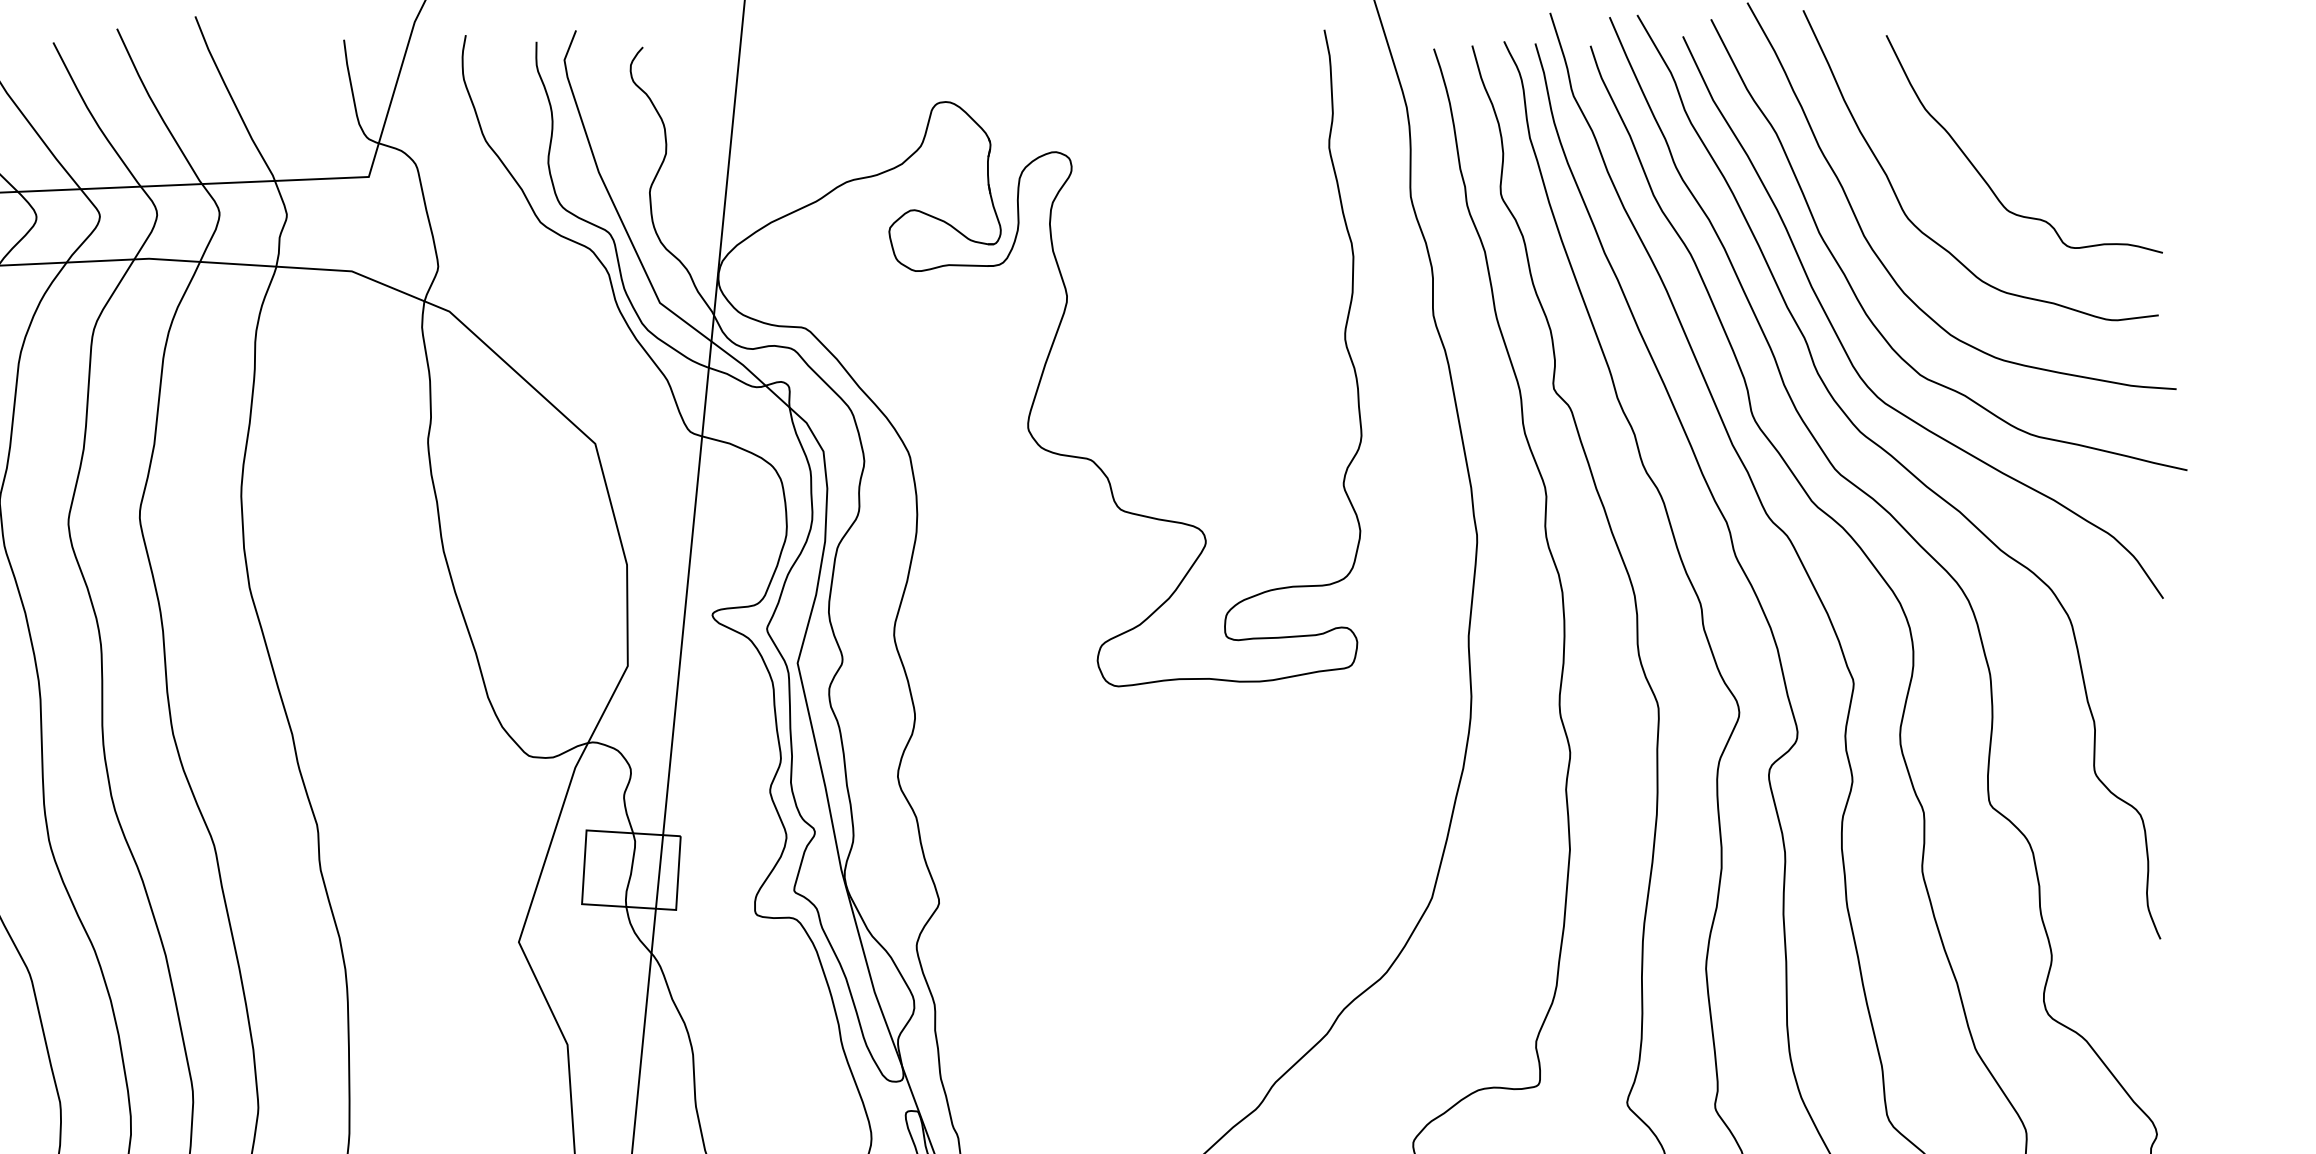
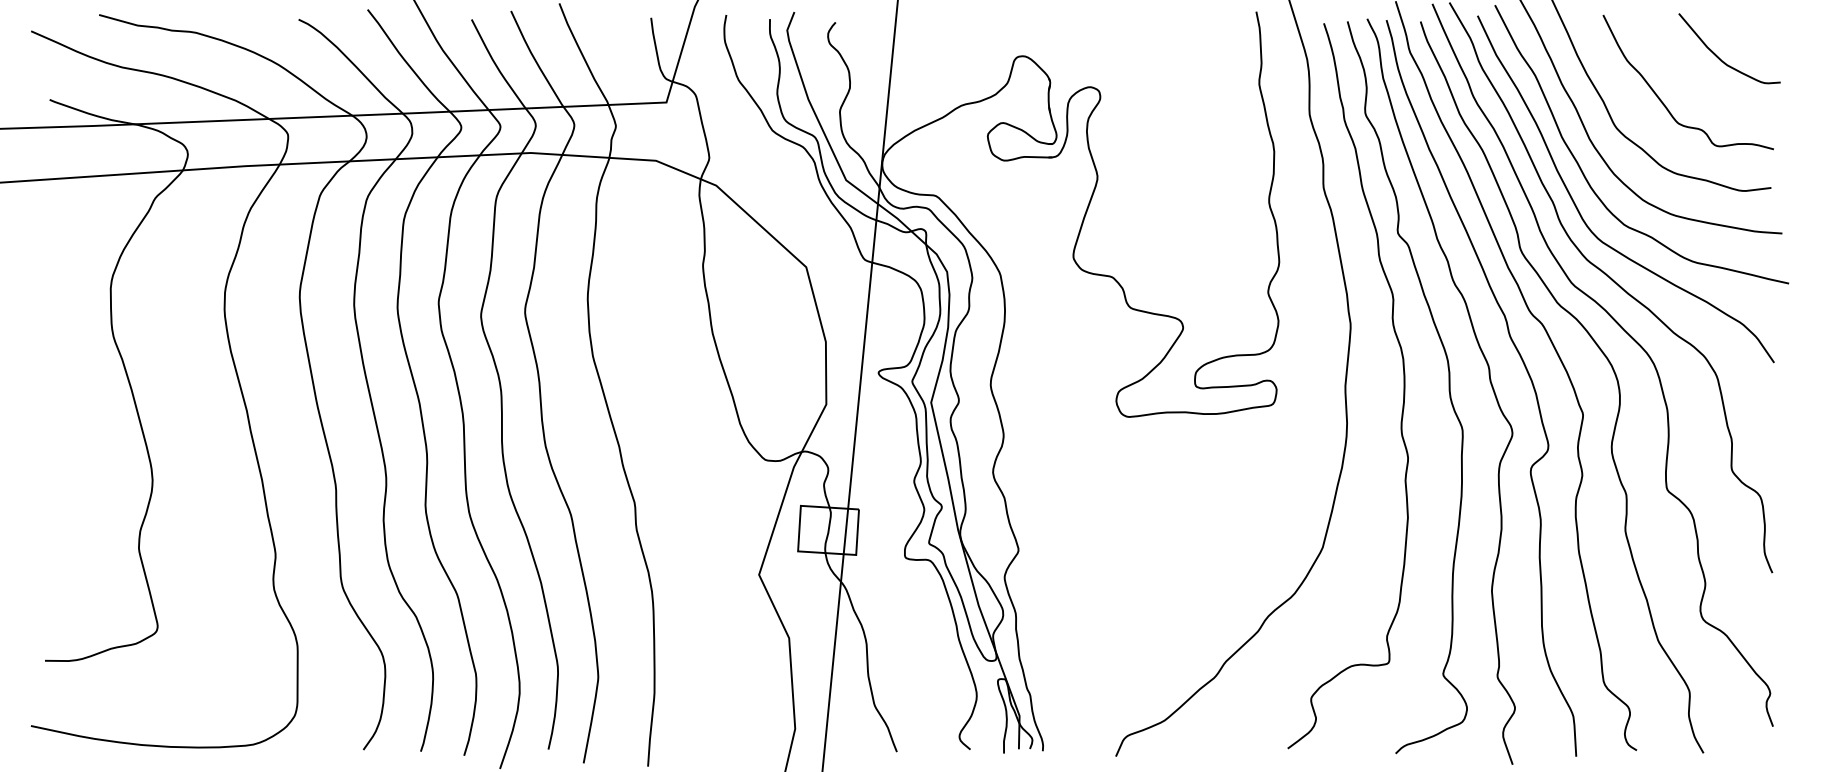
curve: (2074, 104) -> (1719, 57), added

